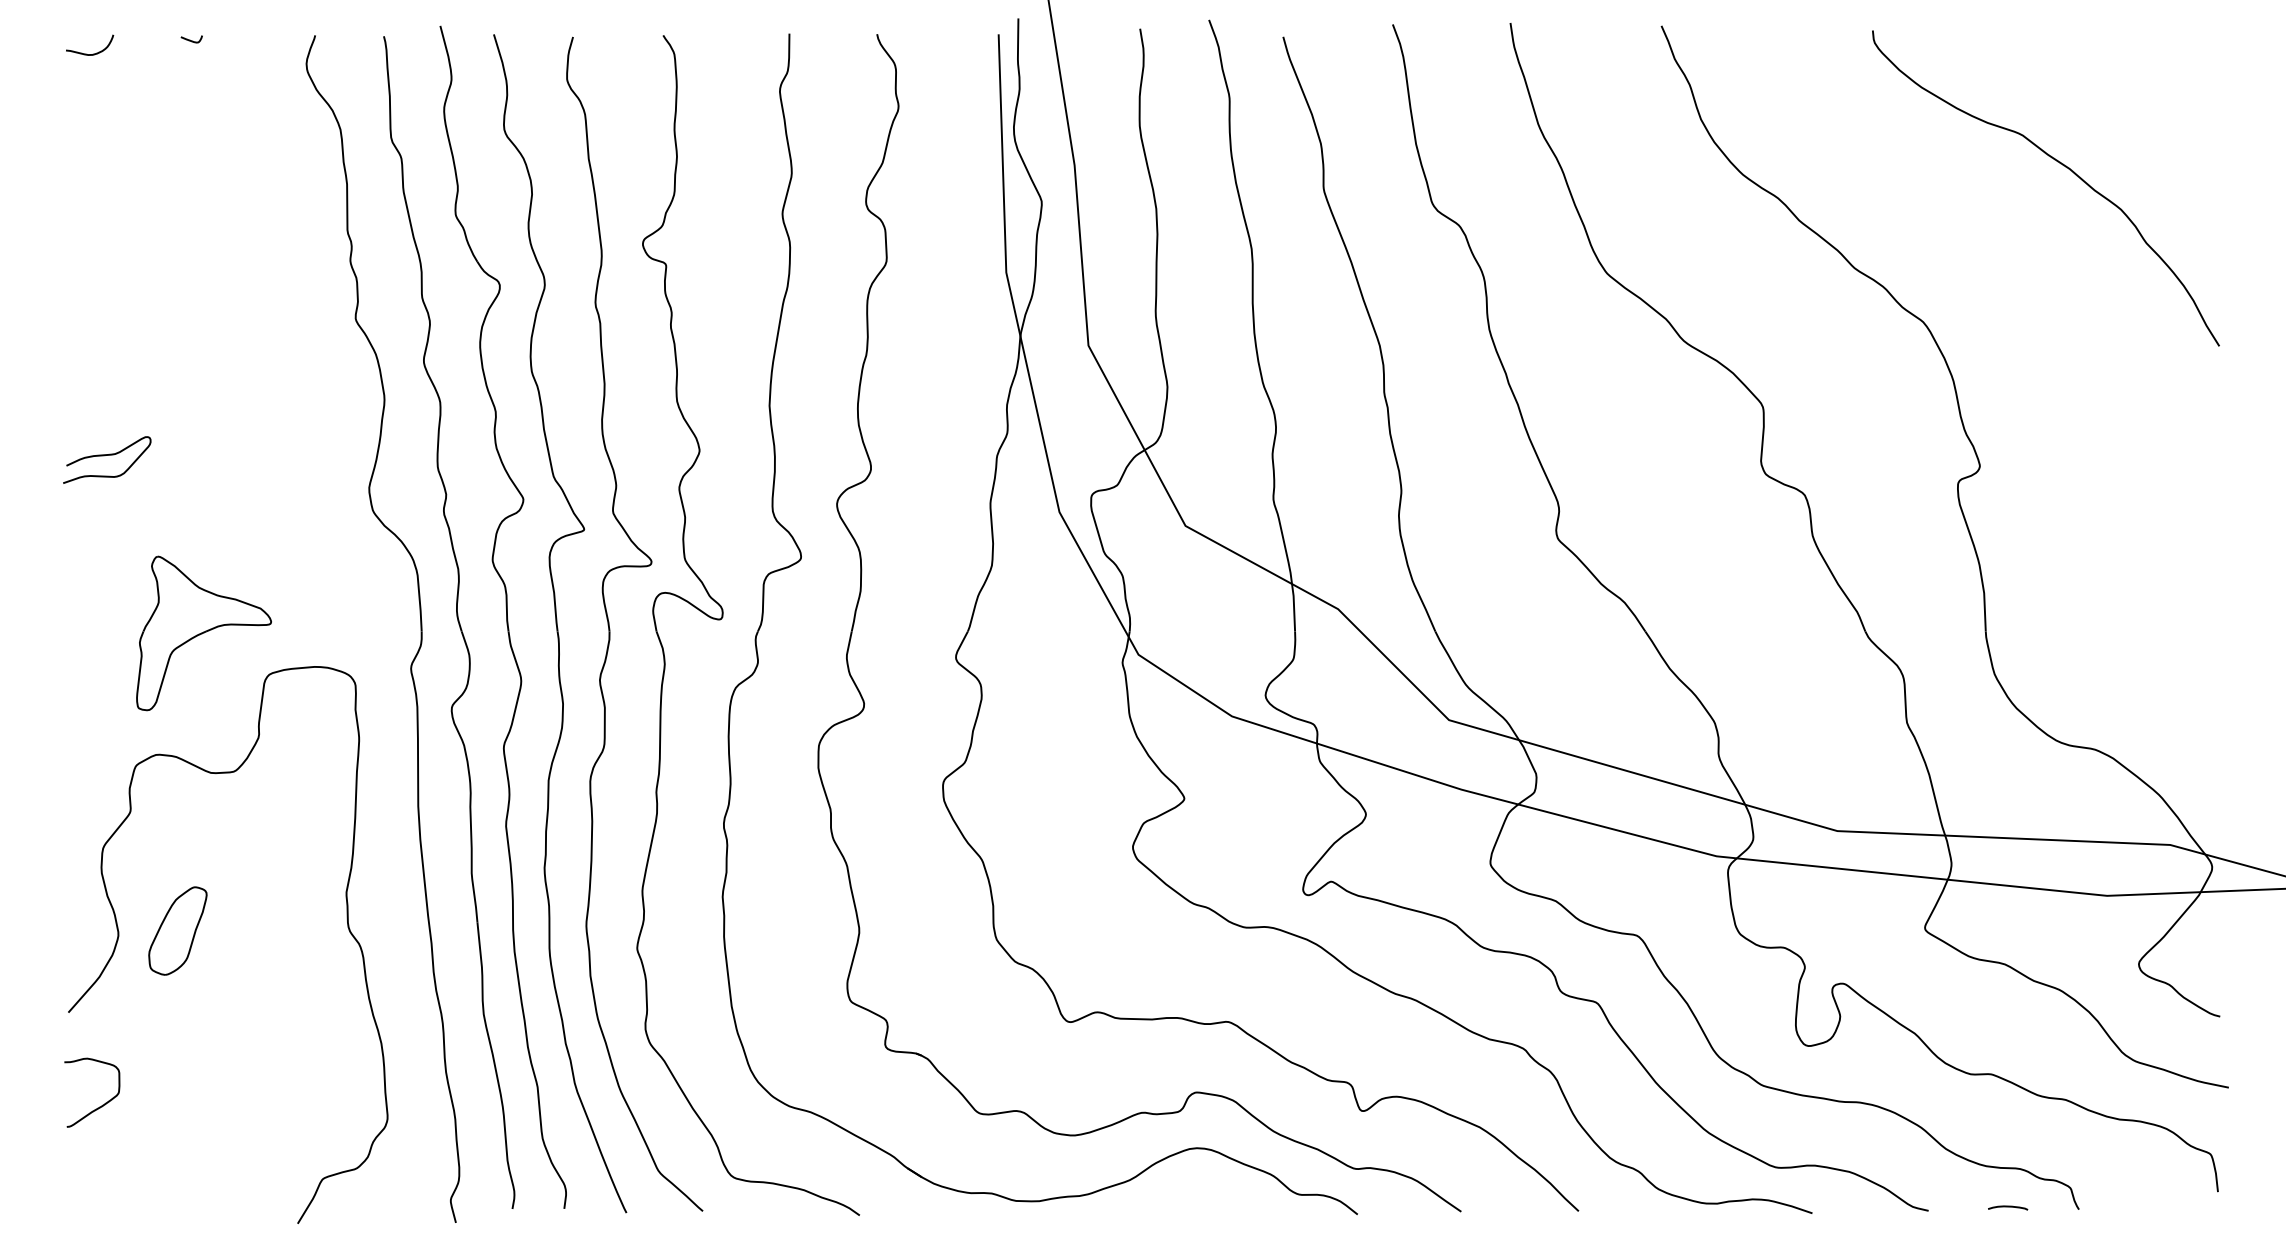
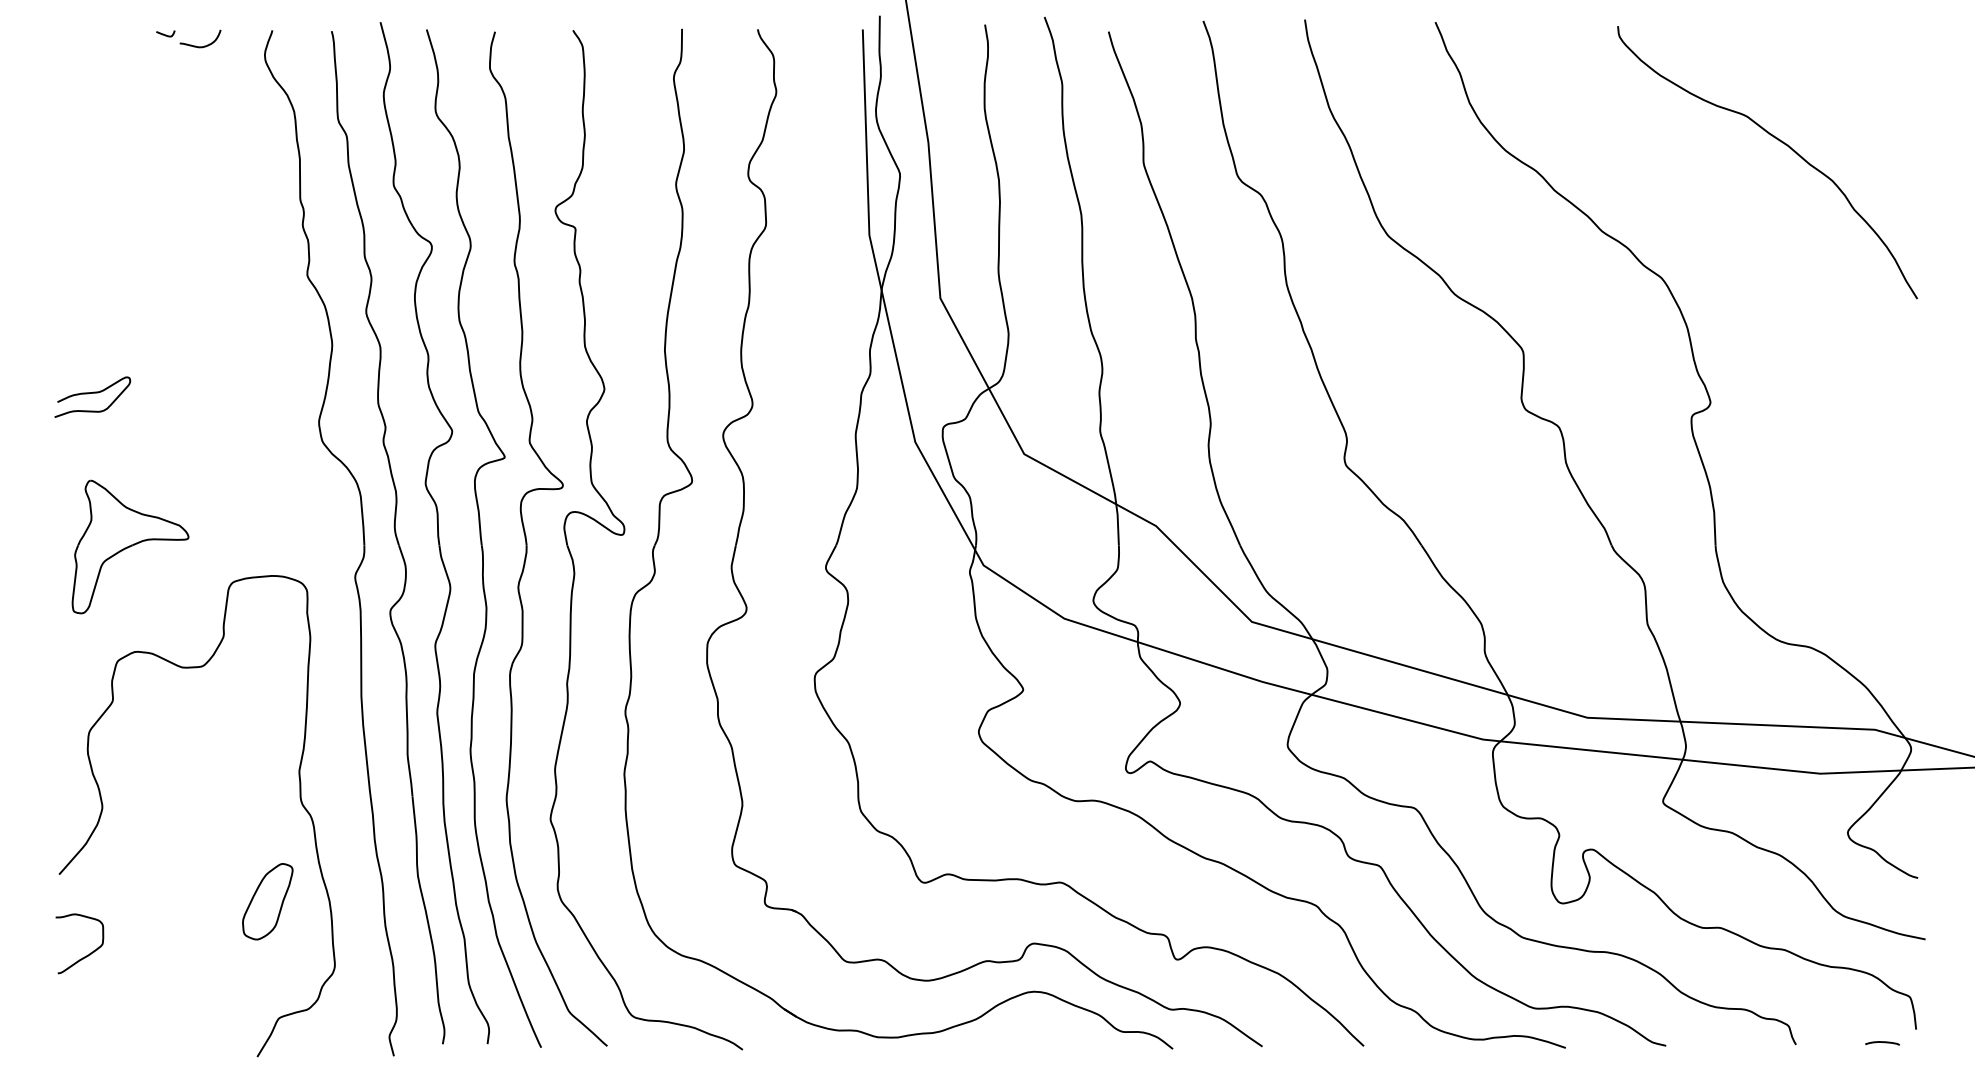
curve: (93, 53) -> (203, 46), moved
part: (203, 633) -> (130, 547), moved
part: (177, 930) -> (267, 901), moved
curve: (2008, 1207) -> (1882, 1042), moved

